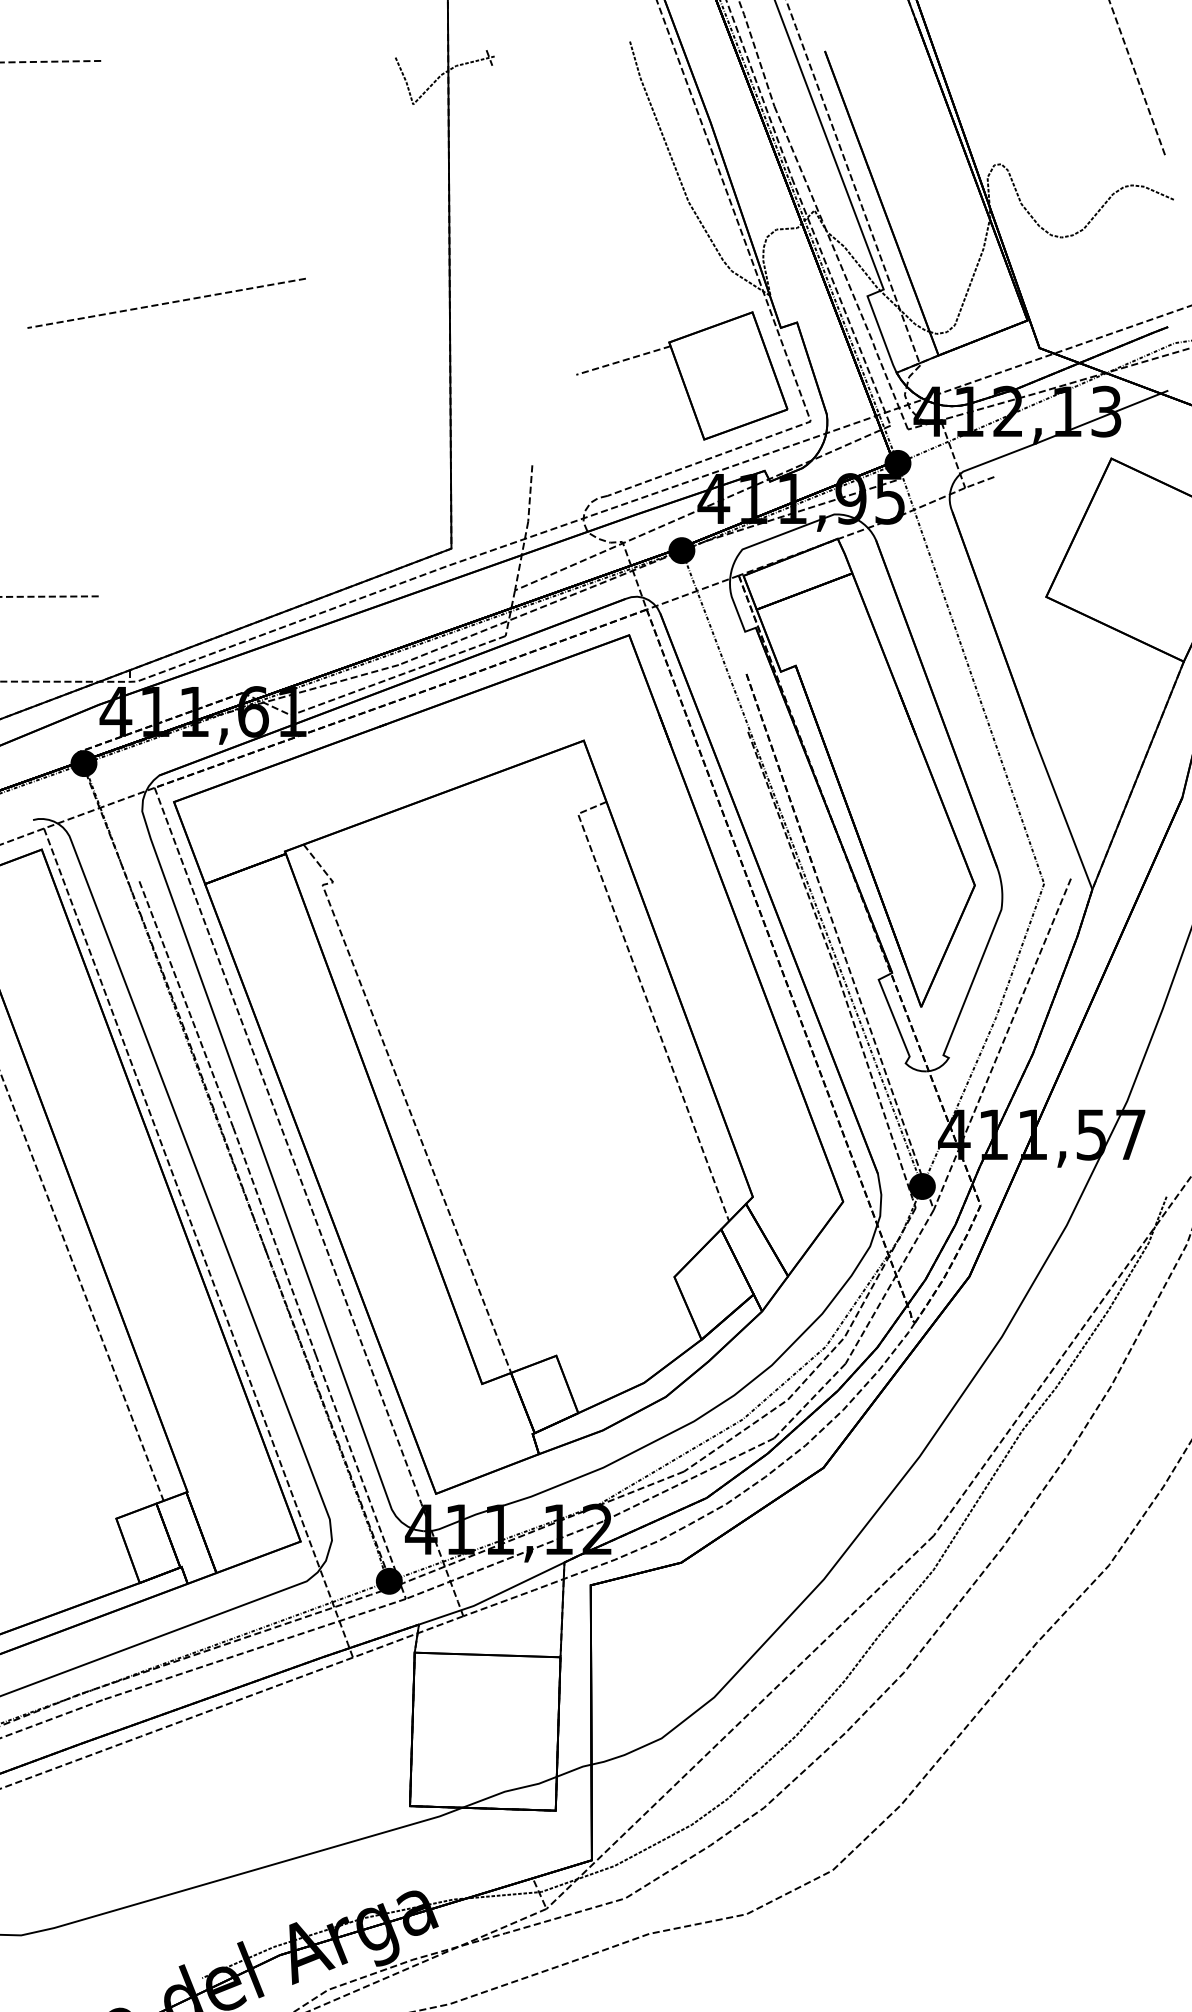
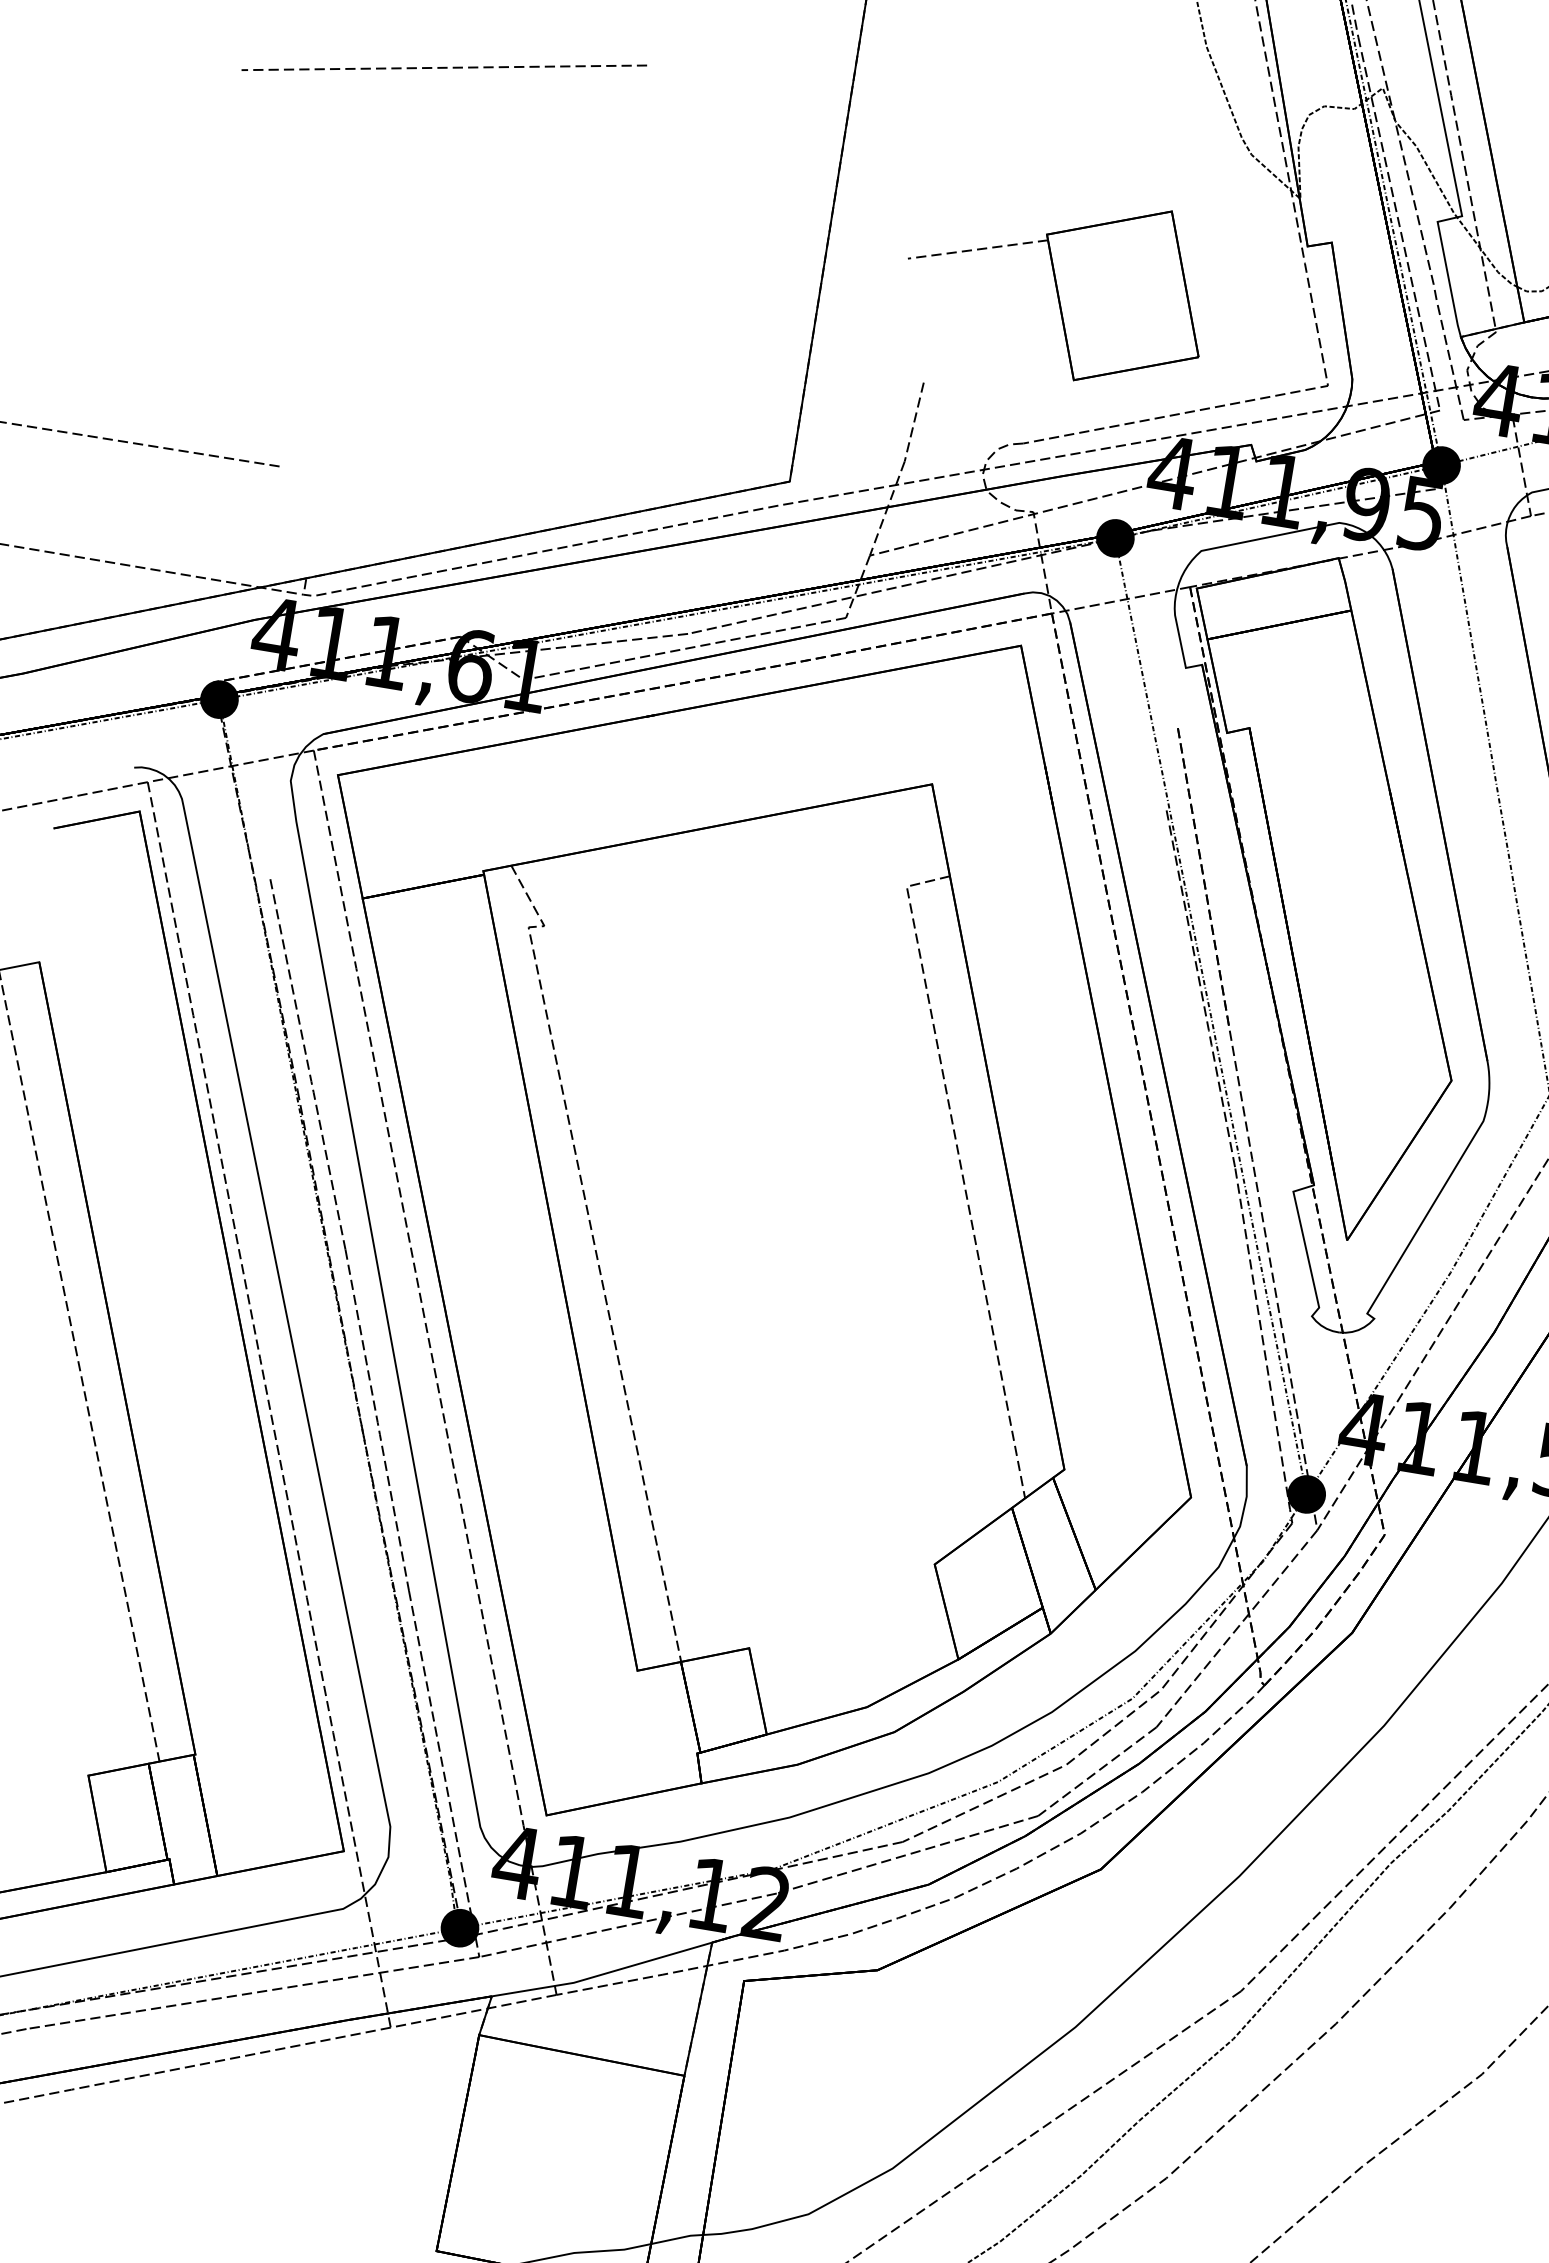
part: (682, 375) -> (1058, 284), moved

